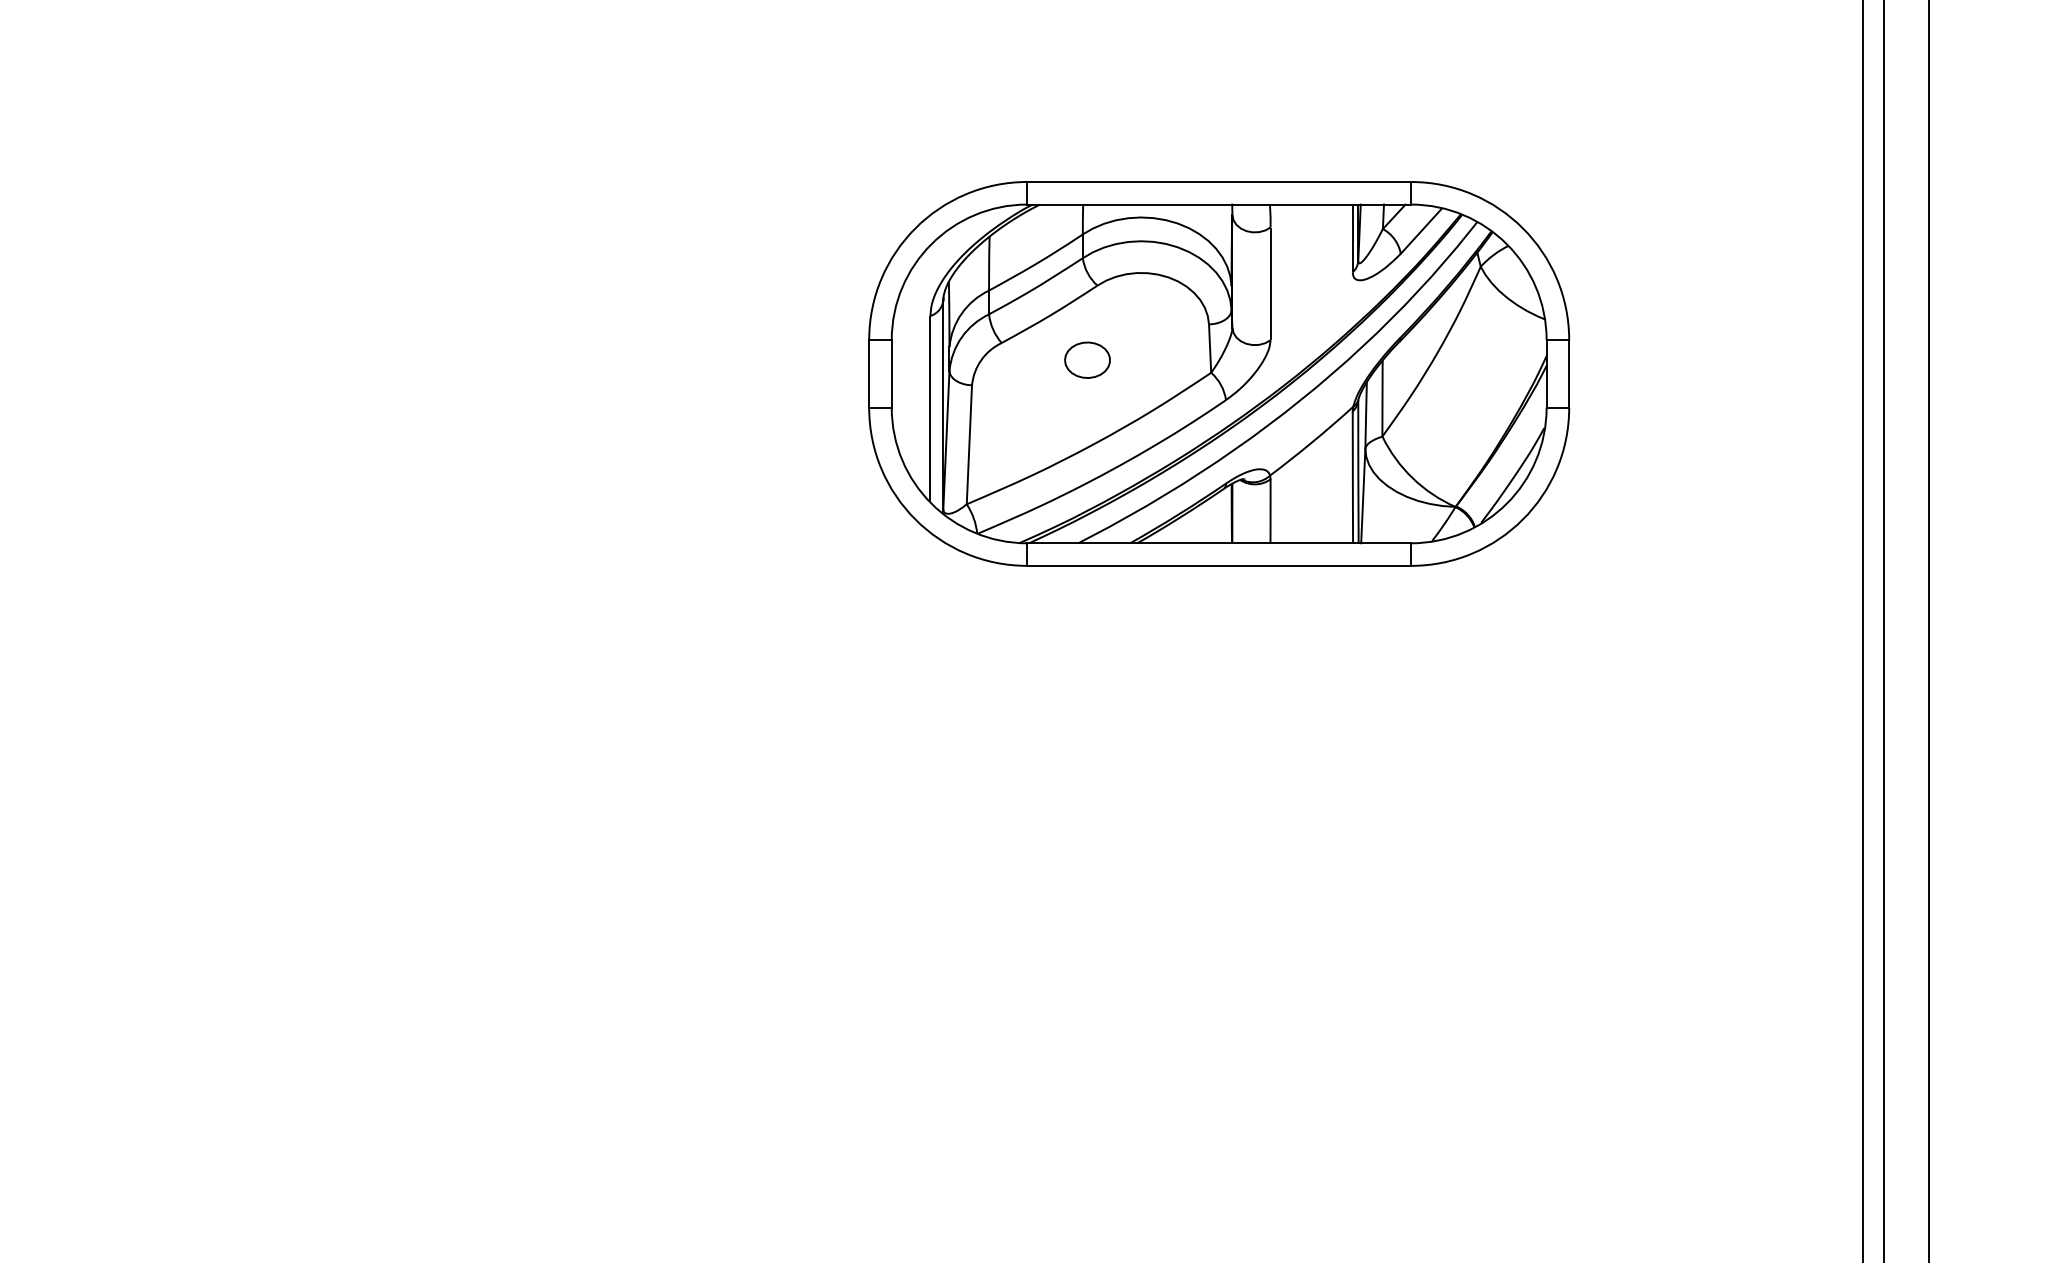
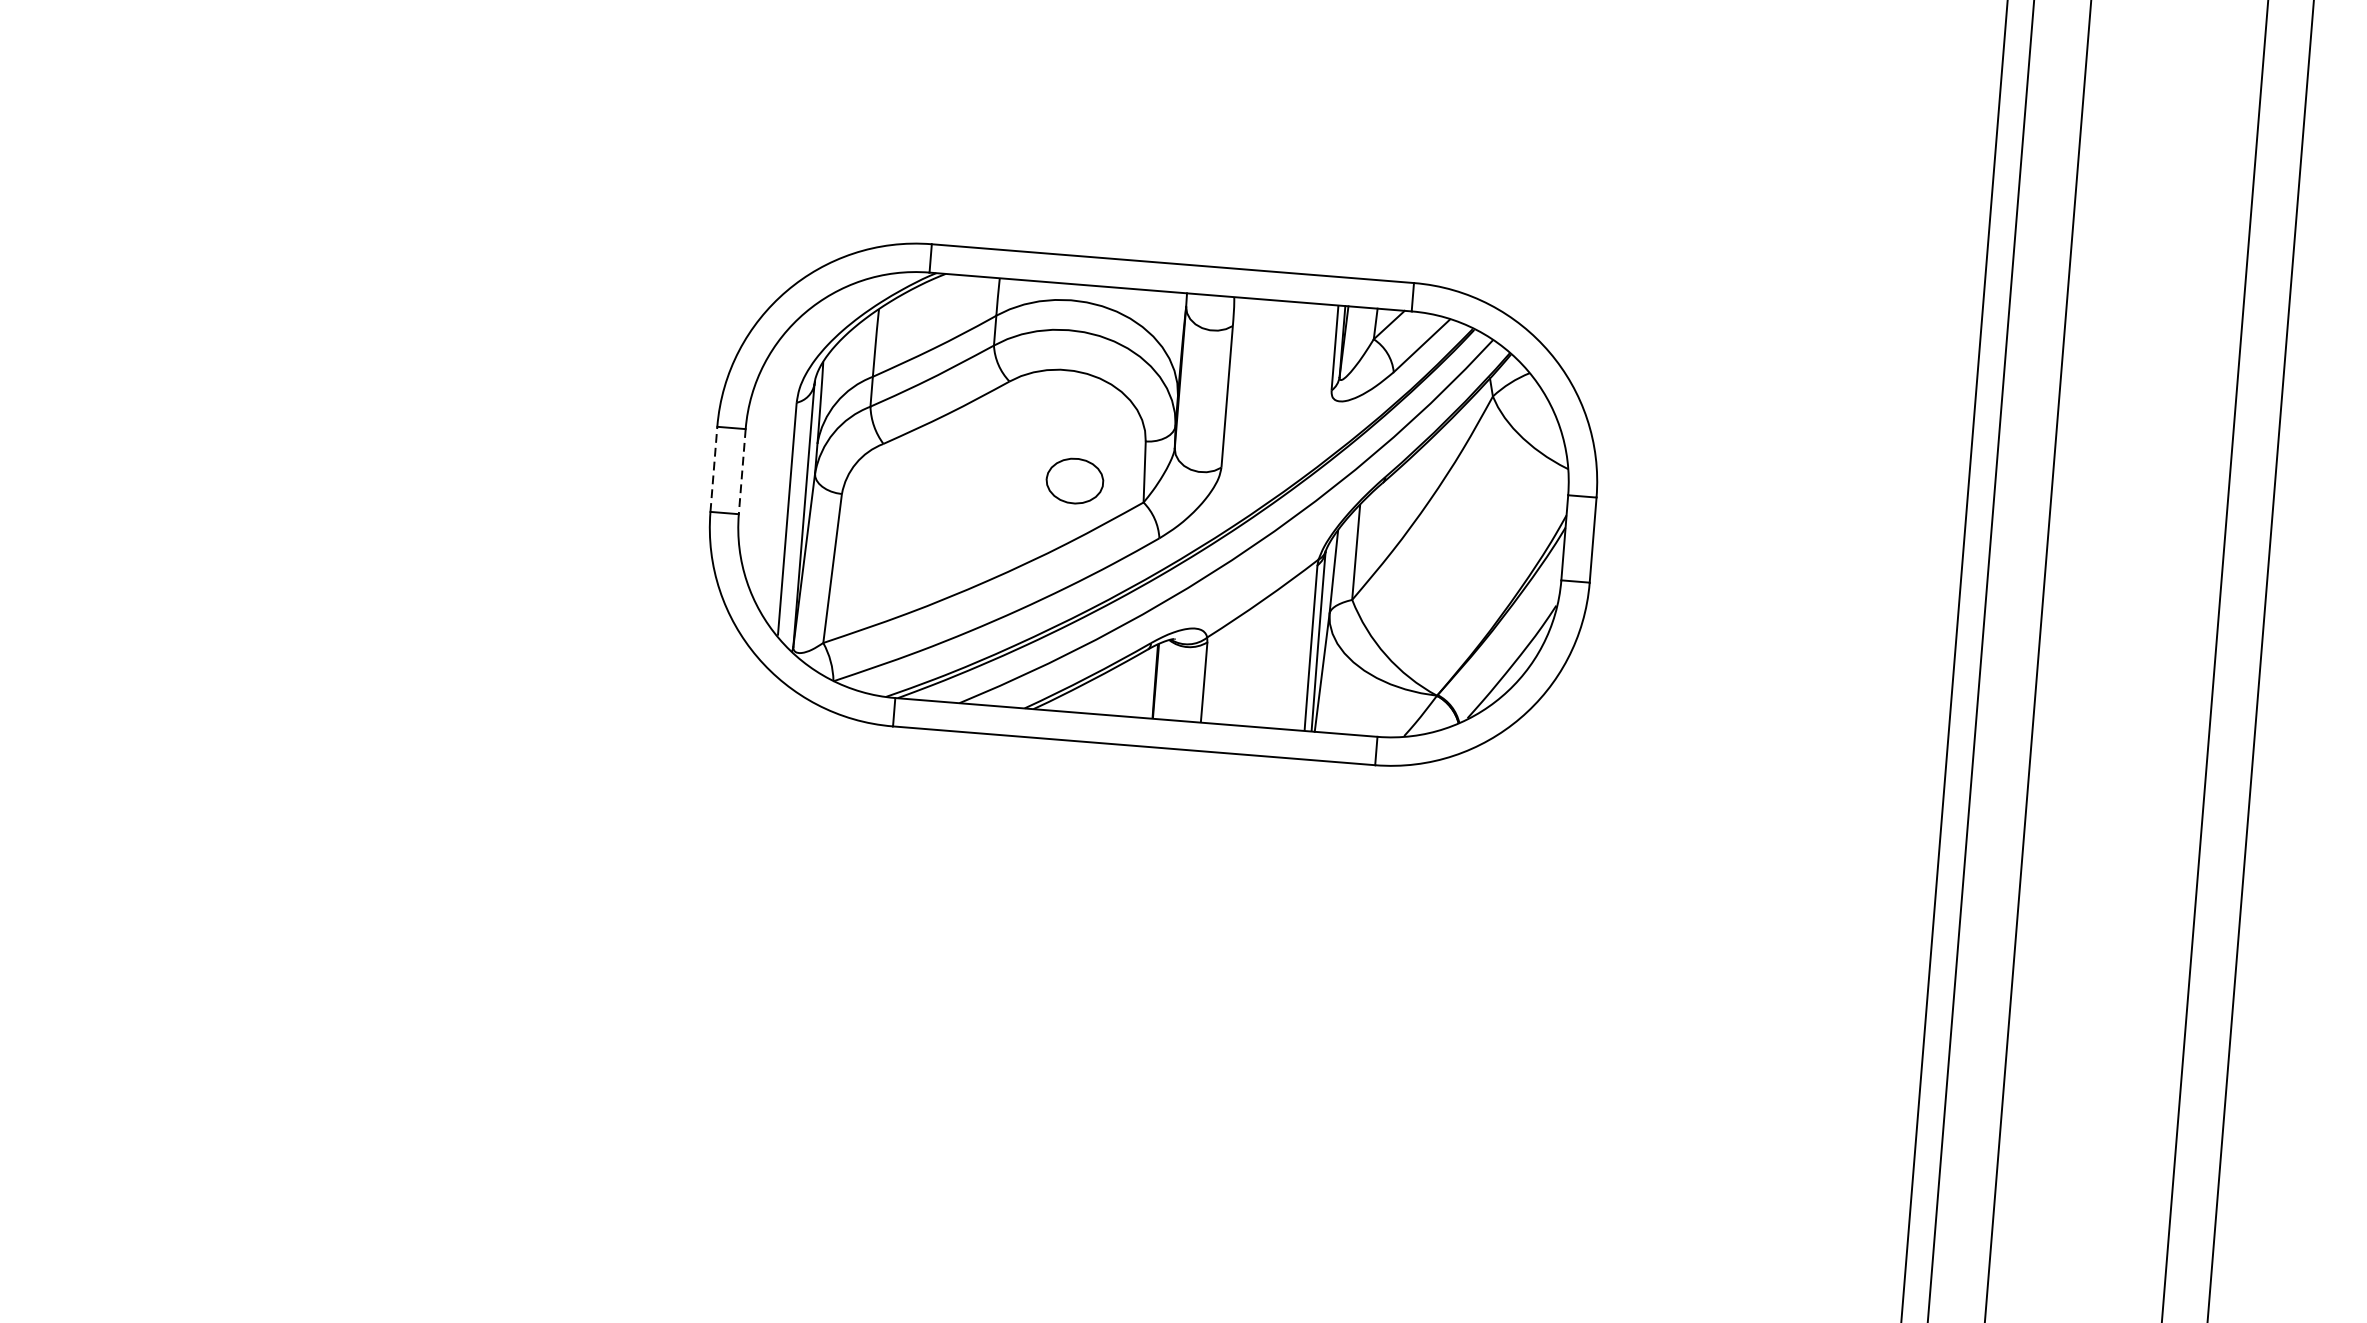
part: (1087, 359) -> (1074, 480), moved
line: (869, 373) -> (714, 468), solid -> dashed
line: (891, 373) -> (741, 471), solid -> dashed

